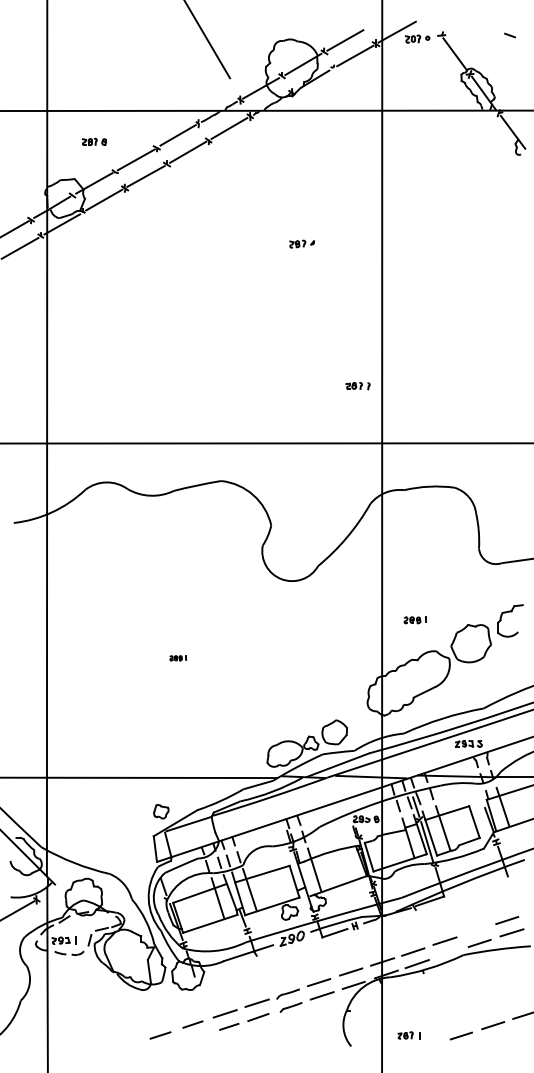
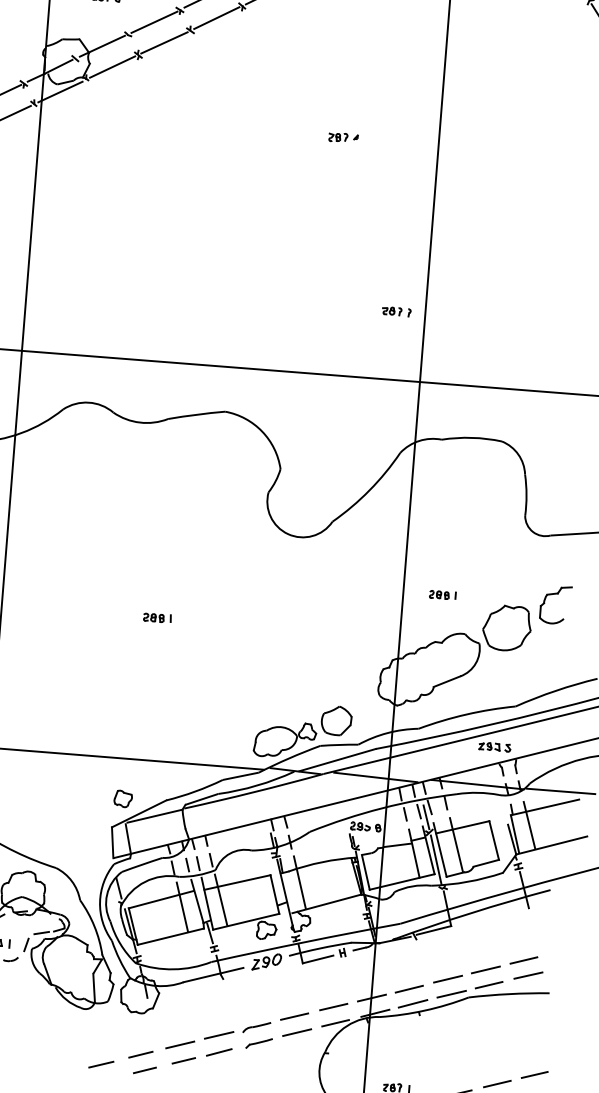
part: (178, 658) -> (157, 618), size x1.43
line: (475, 930) -> (485, 969), added
line: (448, 953) -> (451, 994), added
line: (197, 1037) -> (145, 1070), added

